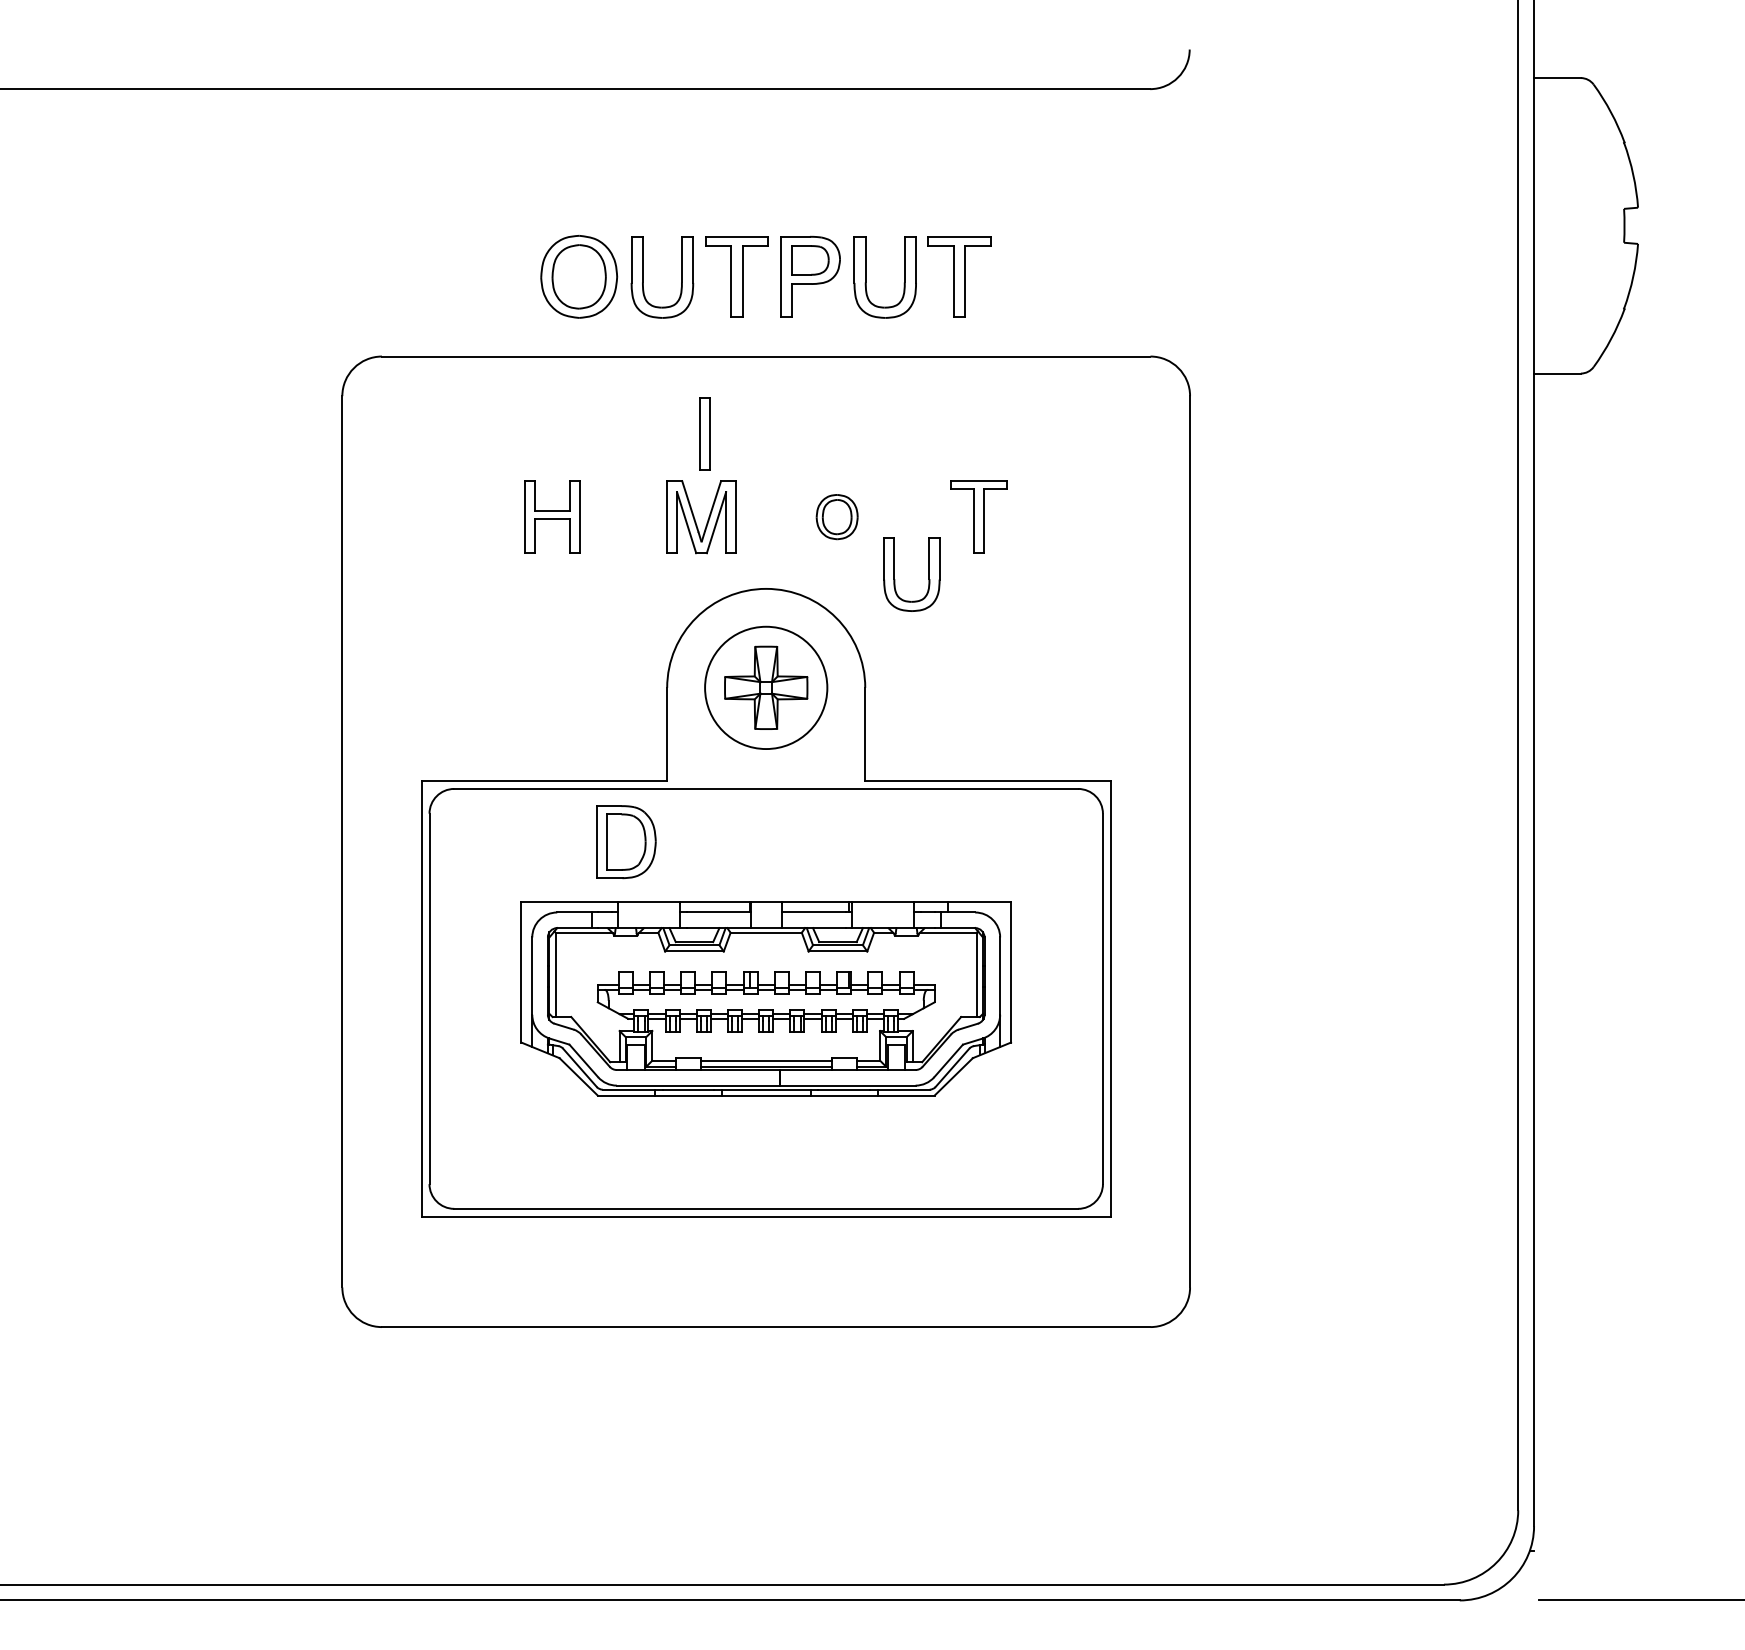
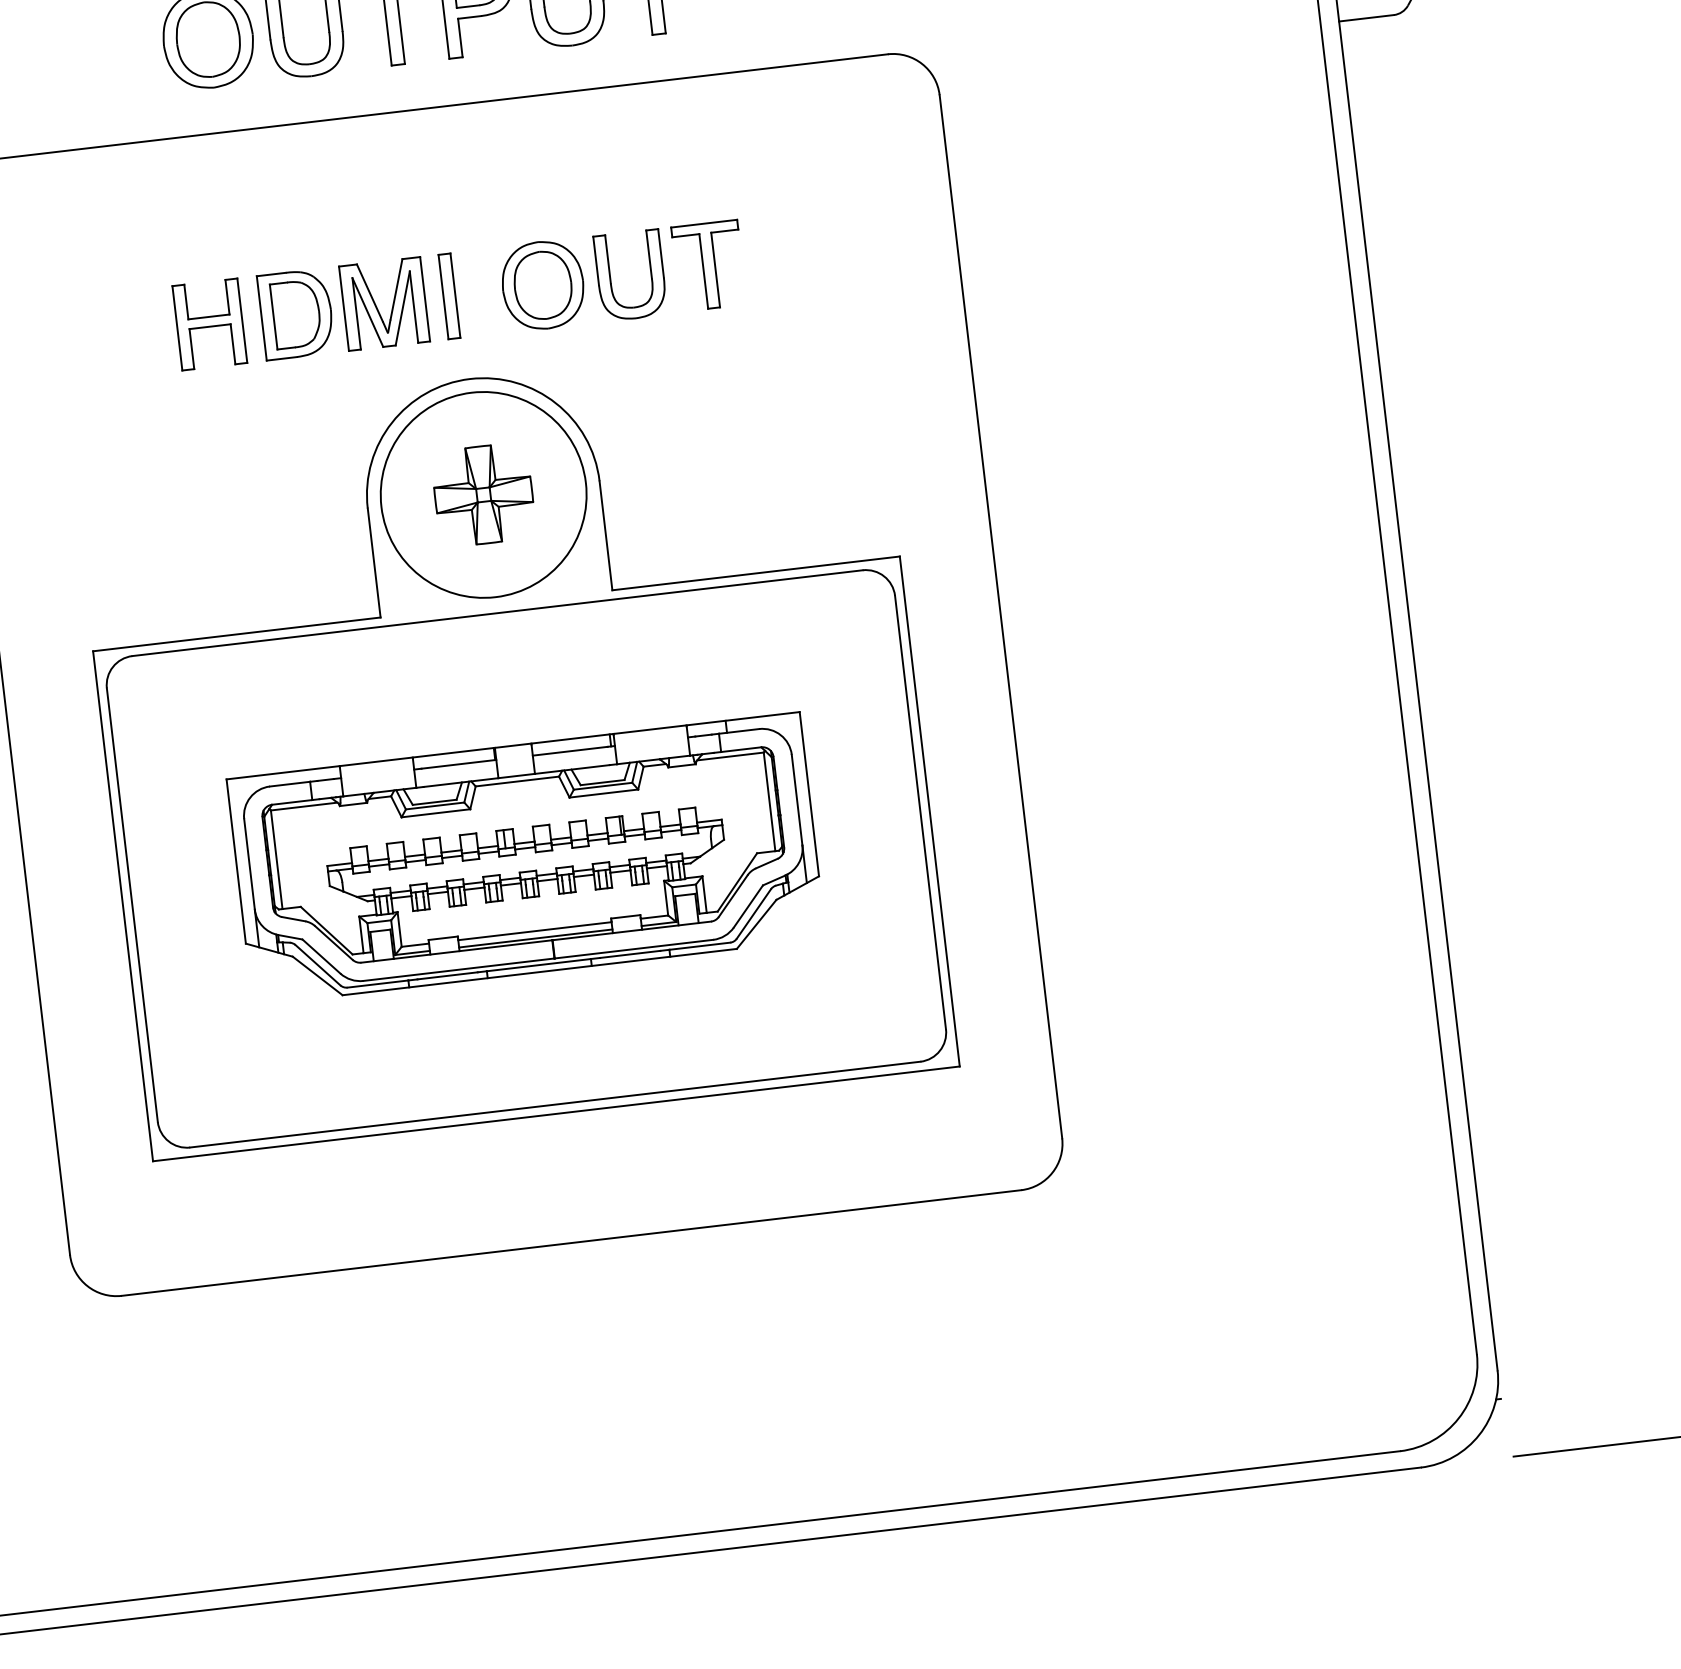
part: (704, 433) -> (448, 295), moved
part: (837, 516) -> (543, 284), size x1.67
part: (895, 579) -> (612, 283), moved
circle: (765, 687) -> (482, 494), size x1.43
part: (626, 842) -> (296, 314), moved

